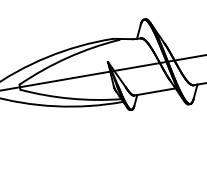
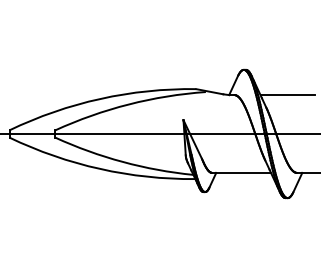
line: (177, 32) -> (287, 95), added

